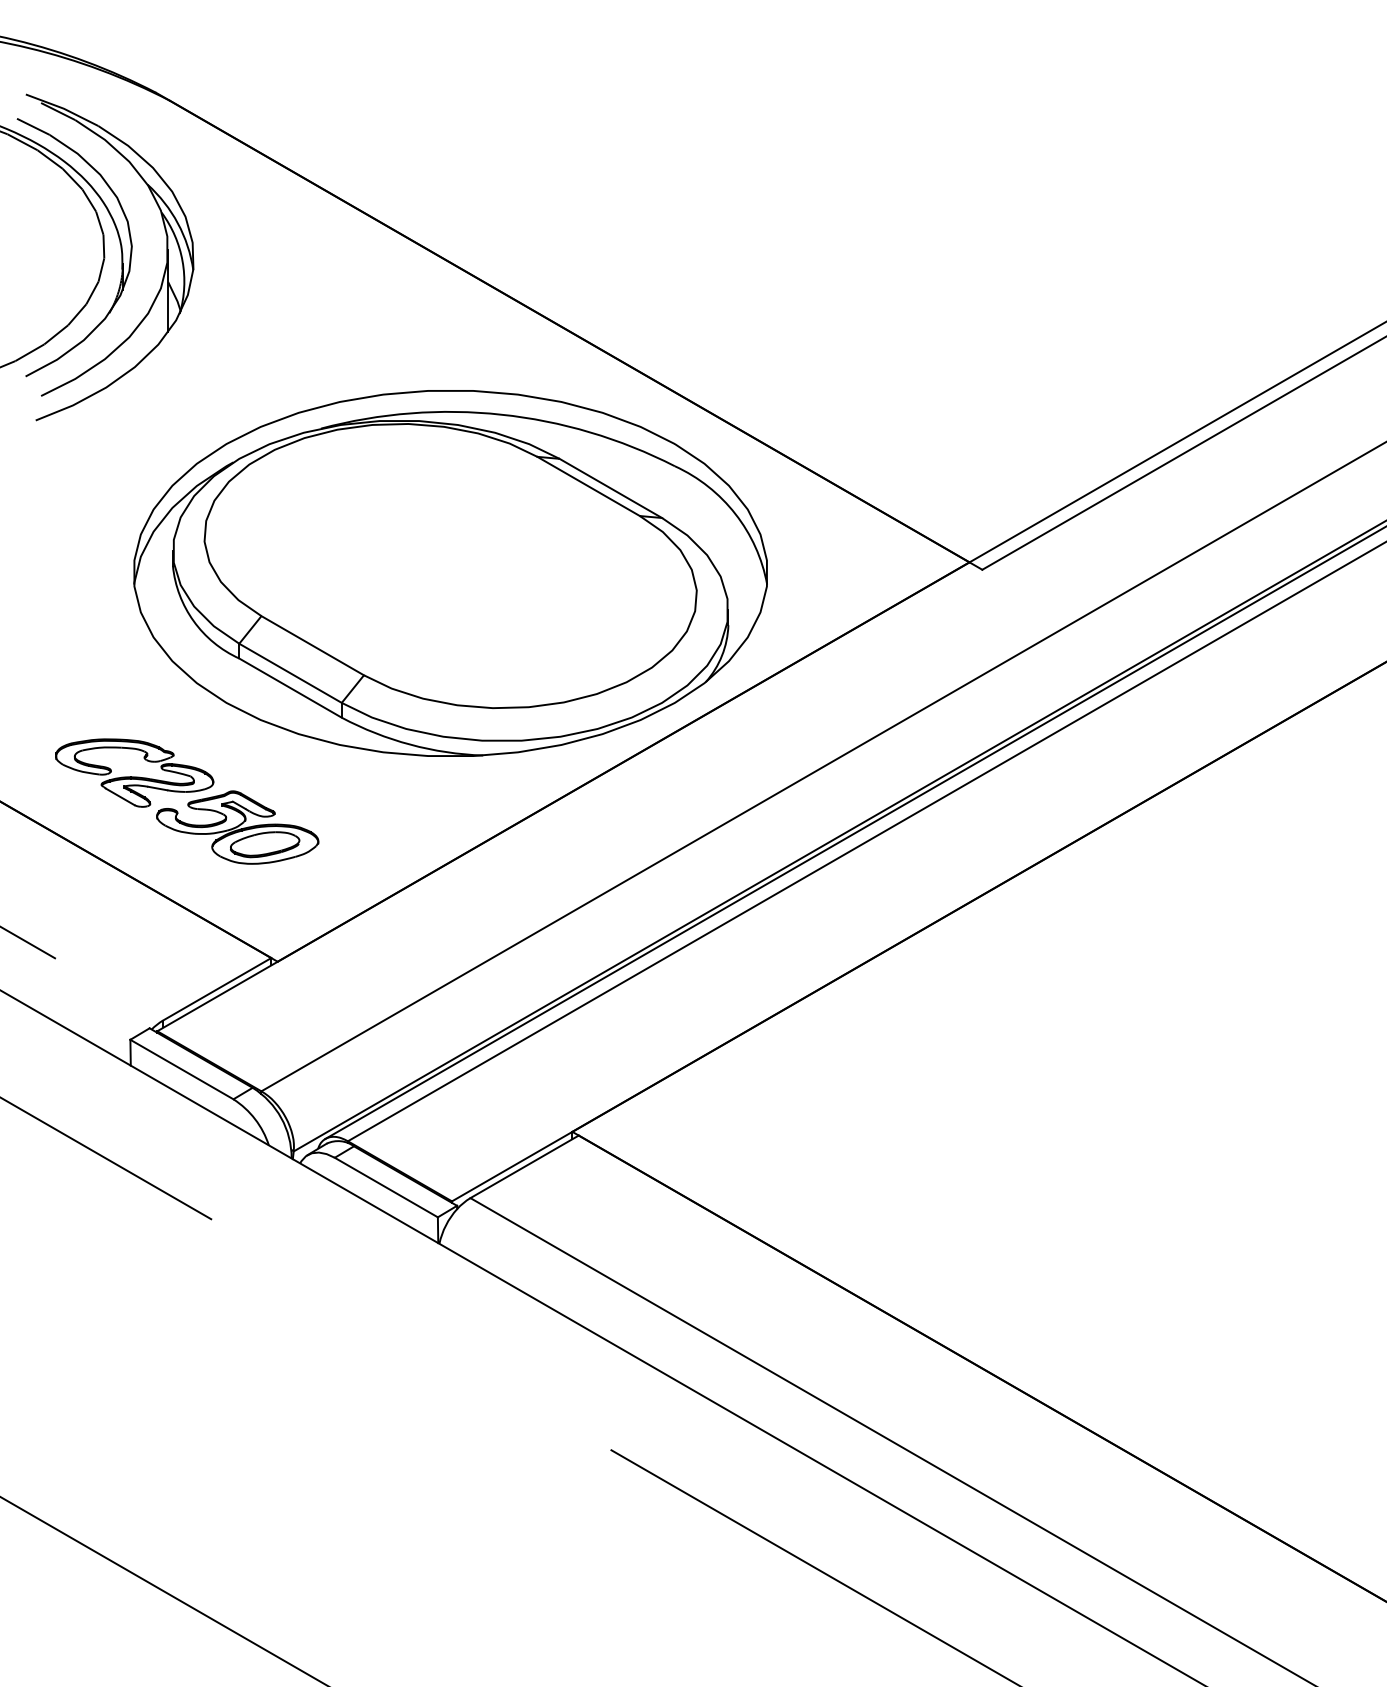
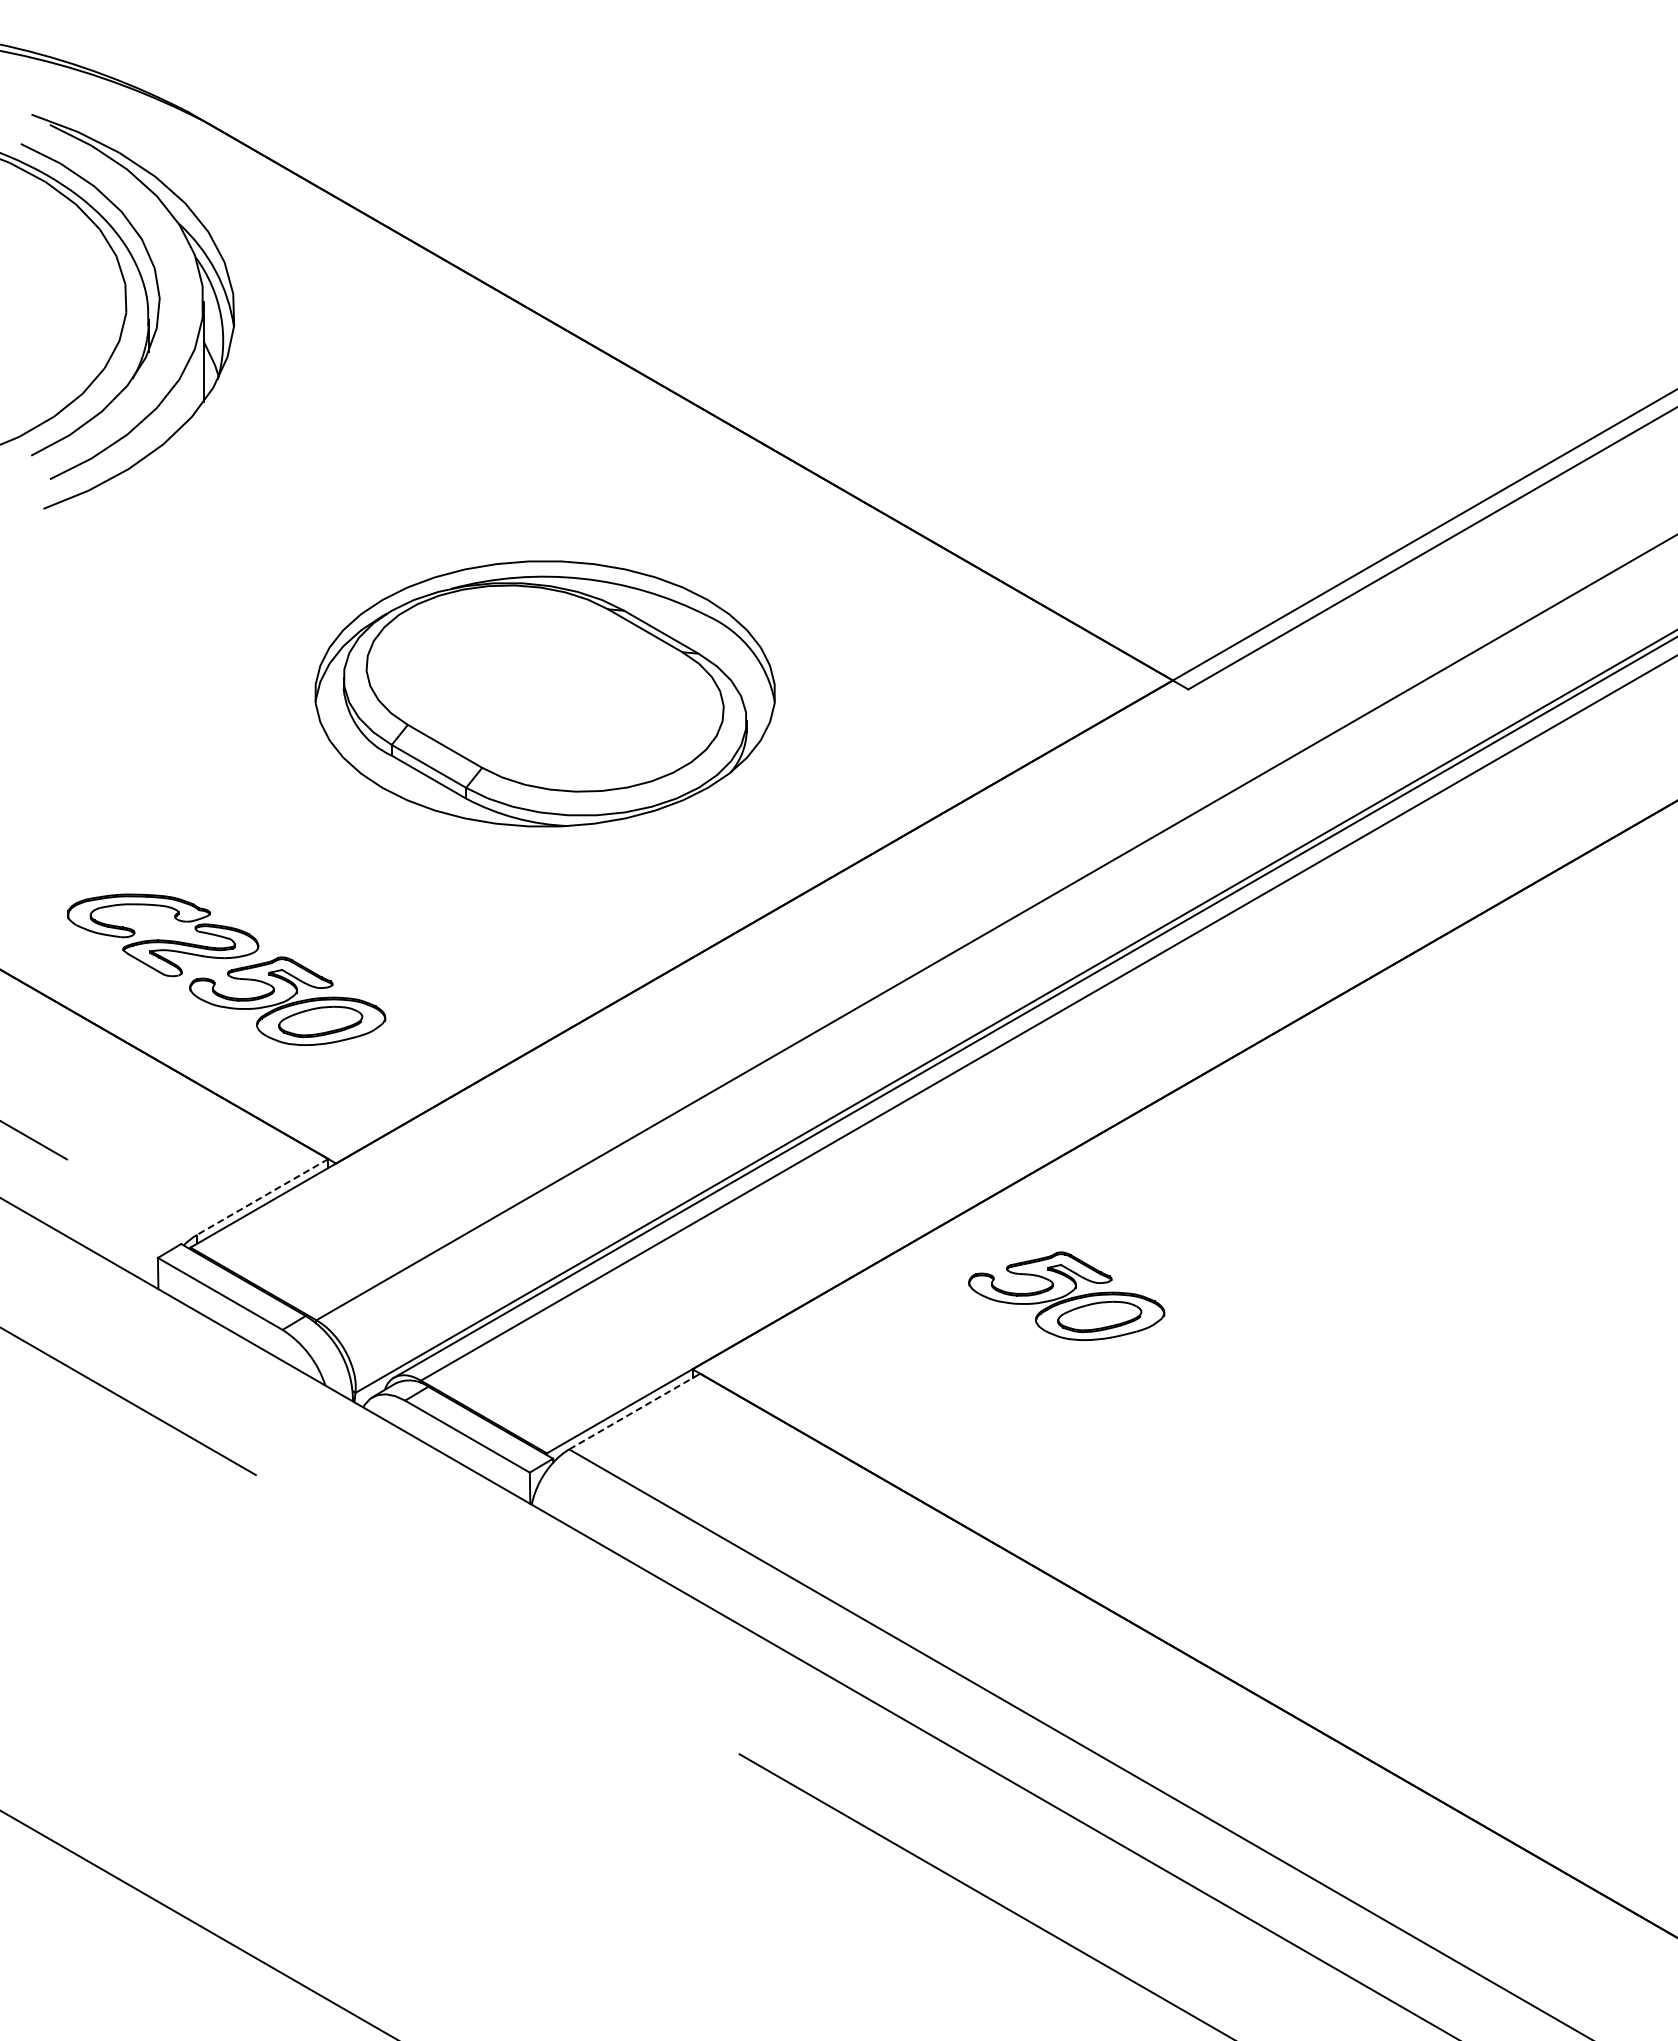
part: (450, 573) -> (544, 693), size x0.6
line: (216, 989) -> (262, 1196), solid -> dashed
part: (881, 1070) -> (1066, 1295), added
line: (524, 1166) -> (634, 1411), solid -> dashed

